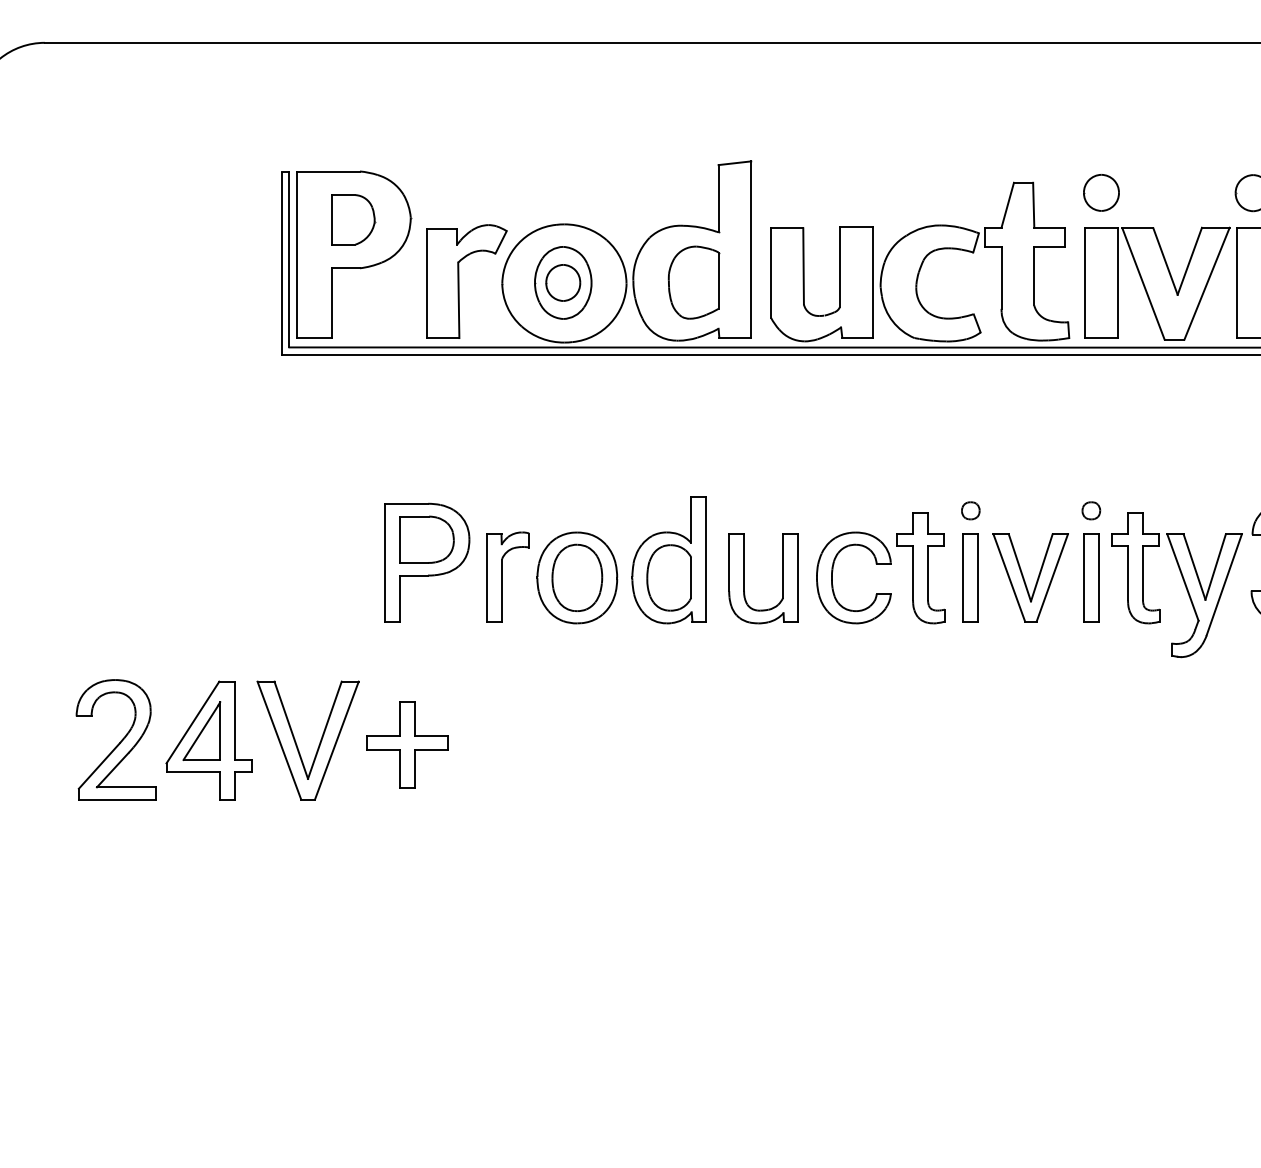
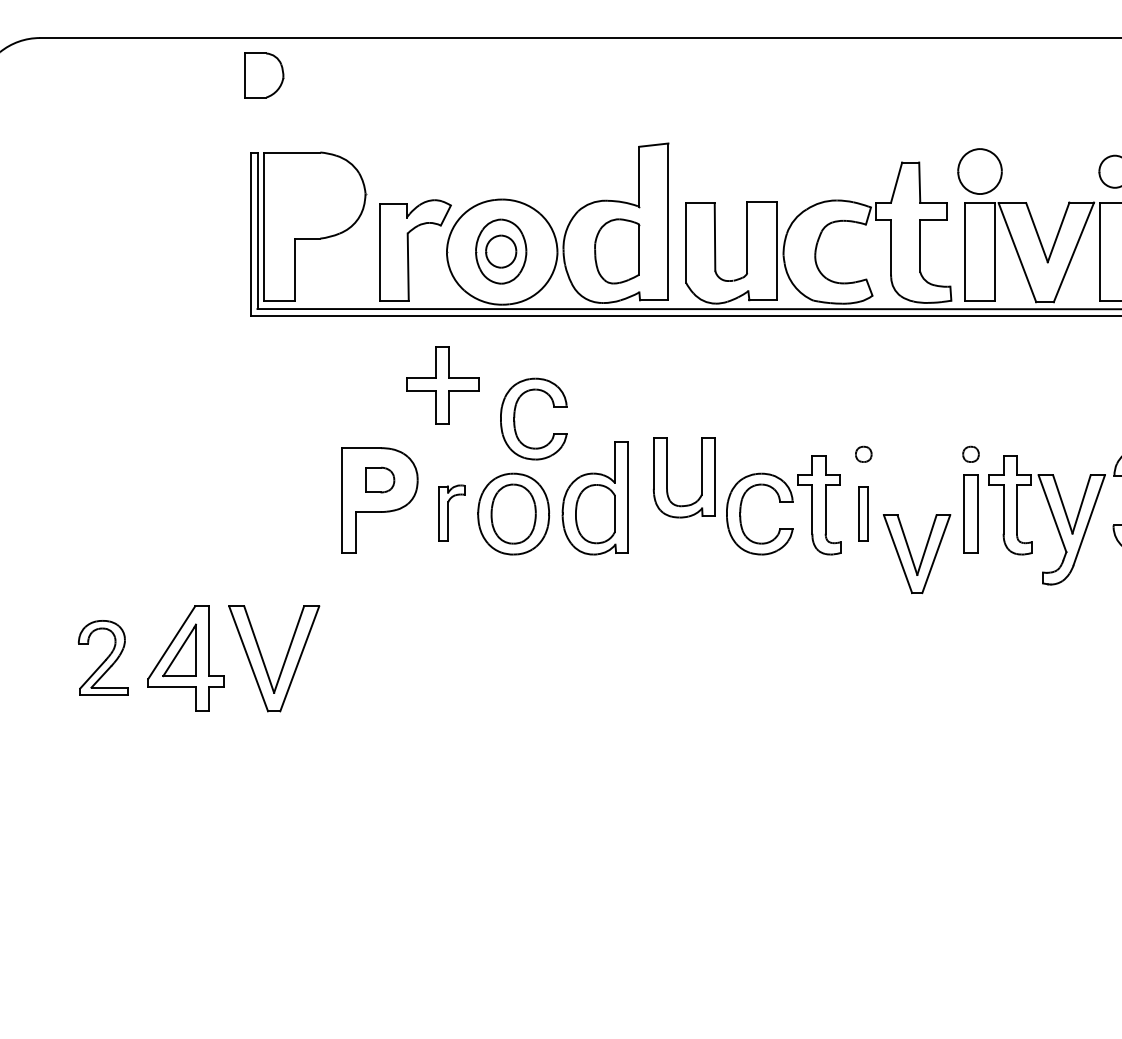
part: (1100, 192) -> (979, 171), size x1.4
part: (353, 219) -> (264, 75), moved
part: (579, 469) -> (515, 417), added
part: (426, 539) -> (379, 479), size x0.6
part: (507, 576) -> (451, 512), size x0.7
part: (970, 577) -> (863, 513), size x0.7
part: (744, 578) -> (667, 477), moved
part: (1031, 578) -> (917, 554), moved
part: (116, 739) -> (103, 657), size x0.7
part: (407, 744) -> (442, 385), moved

